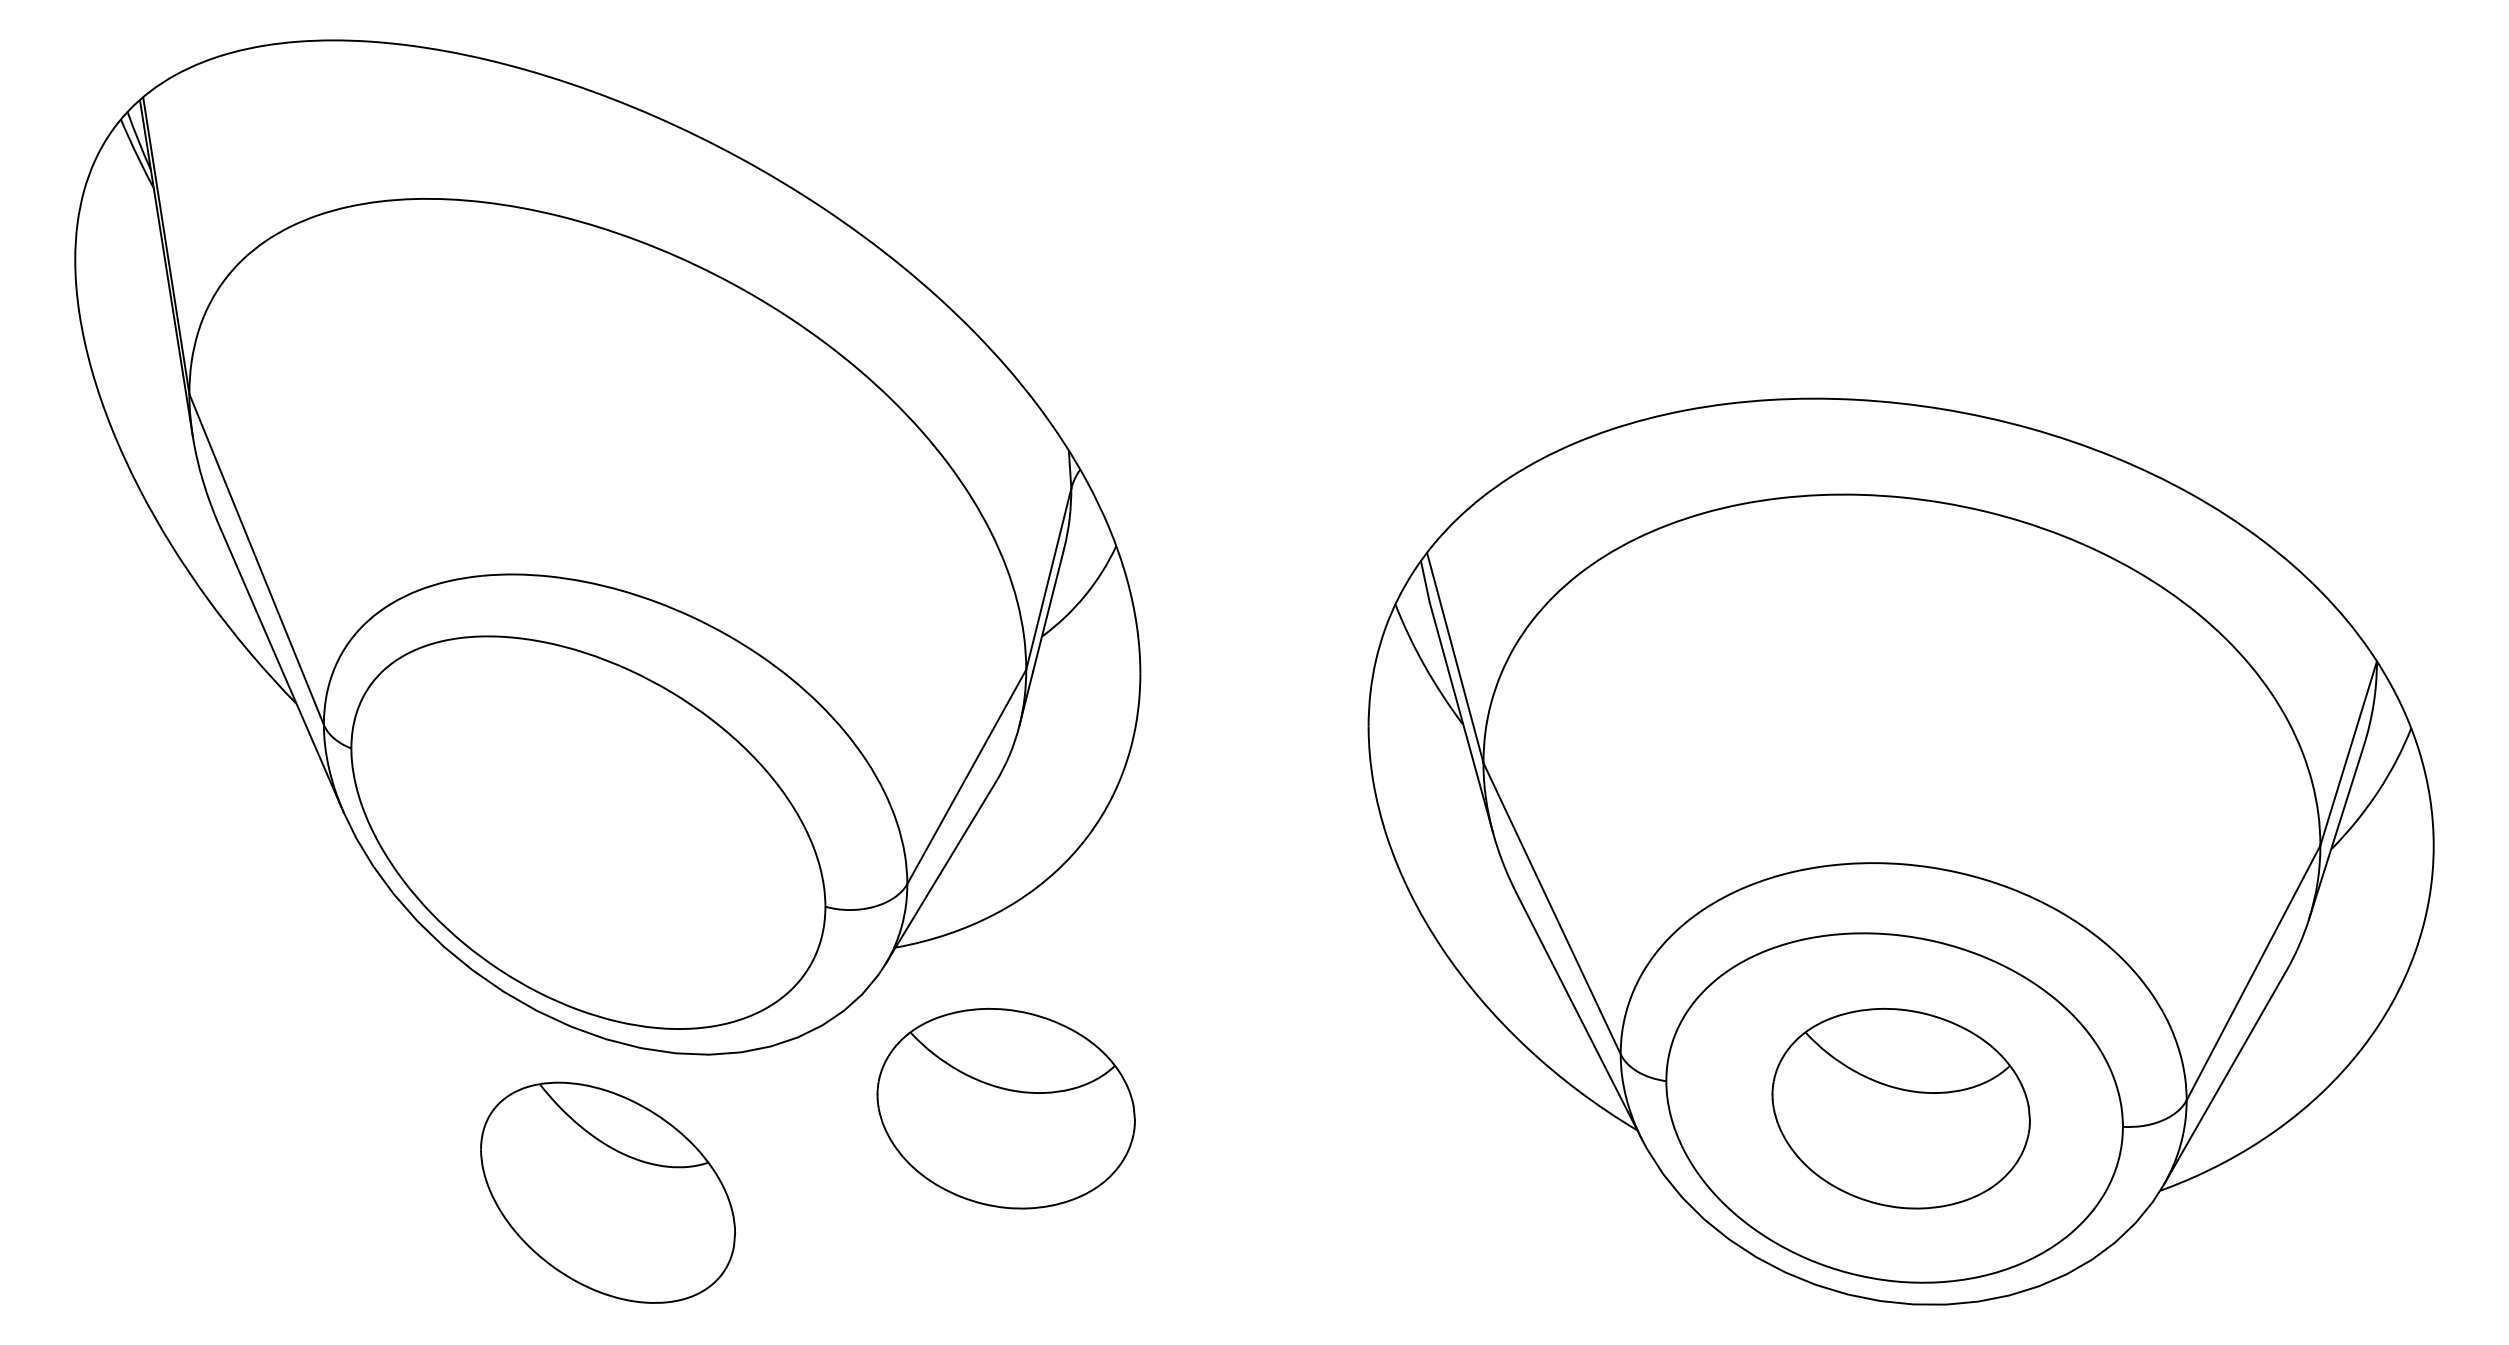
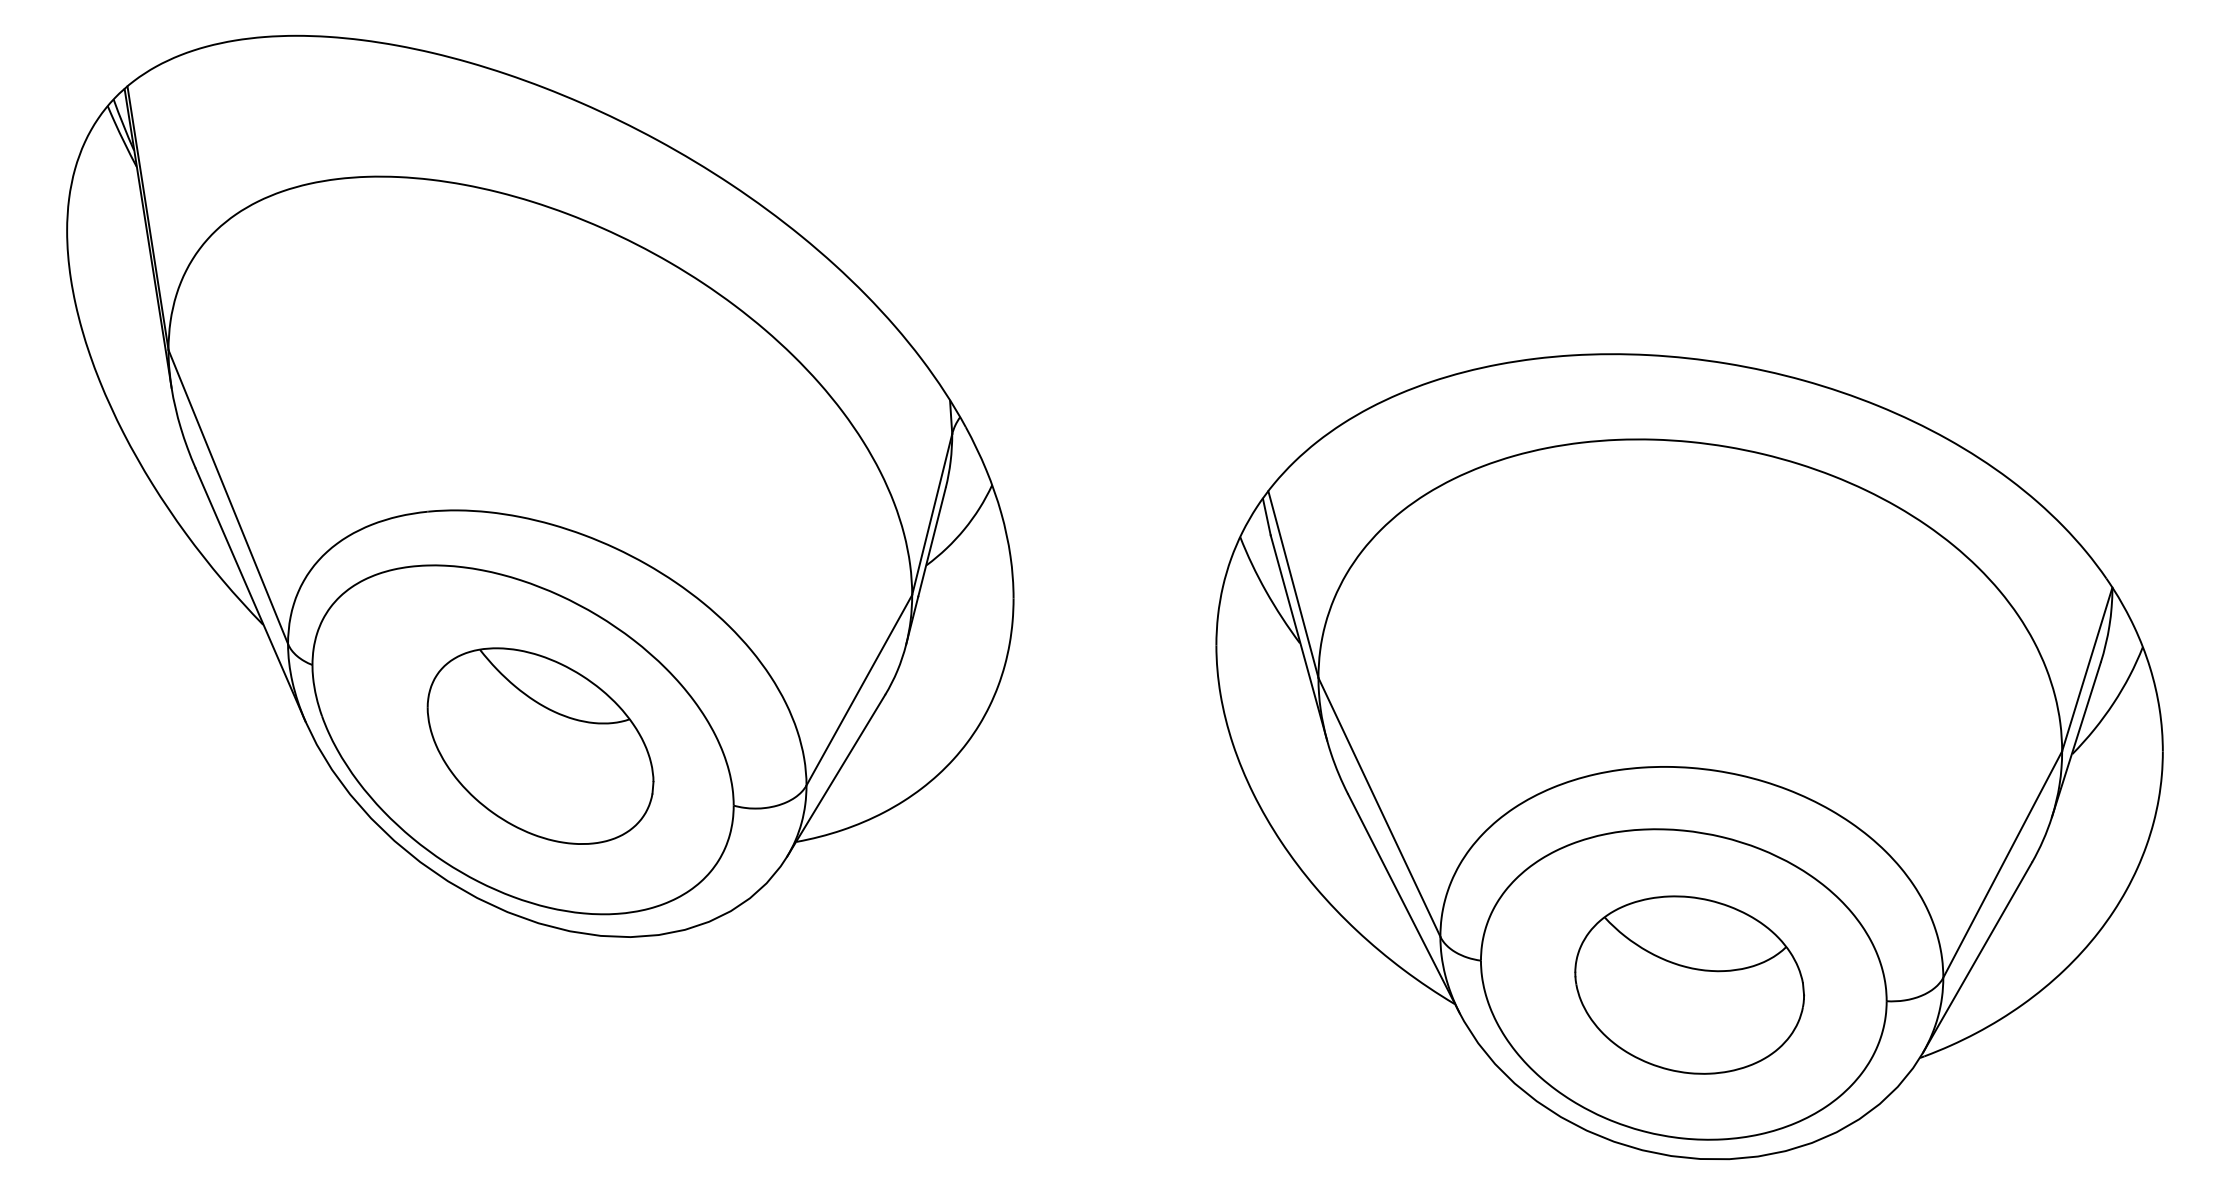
part: (1005, 1108) -> (893, 984), removed
part: (608, 1192) -> (540, 745), moved

